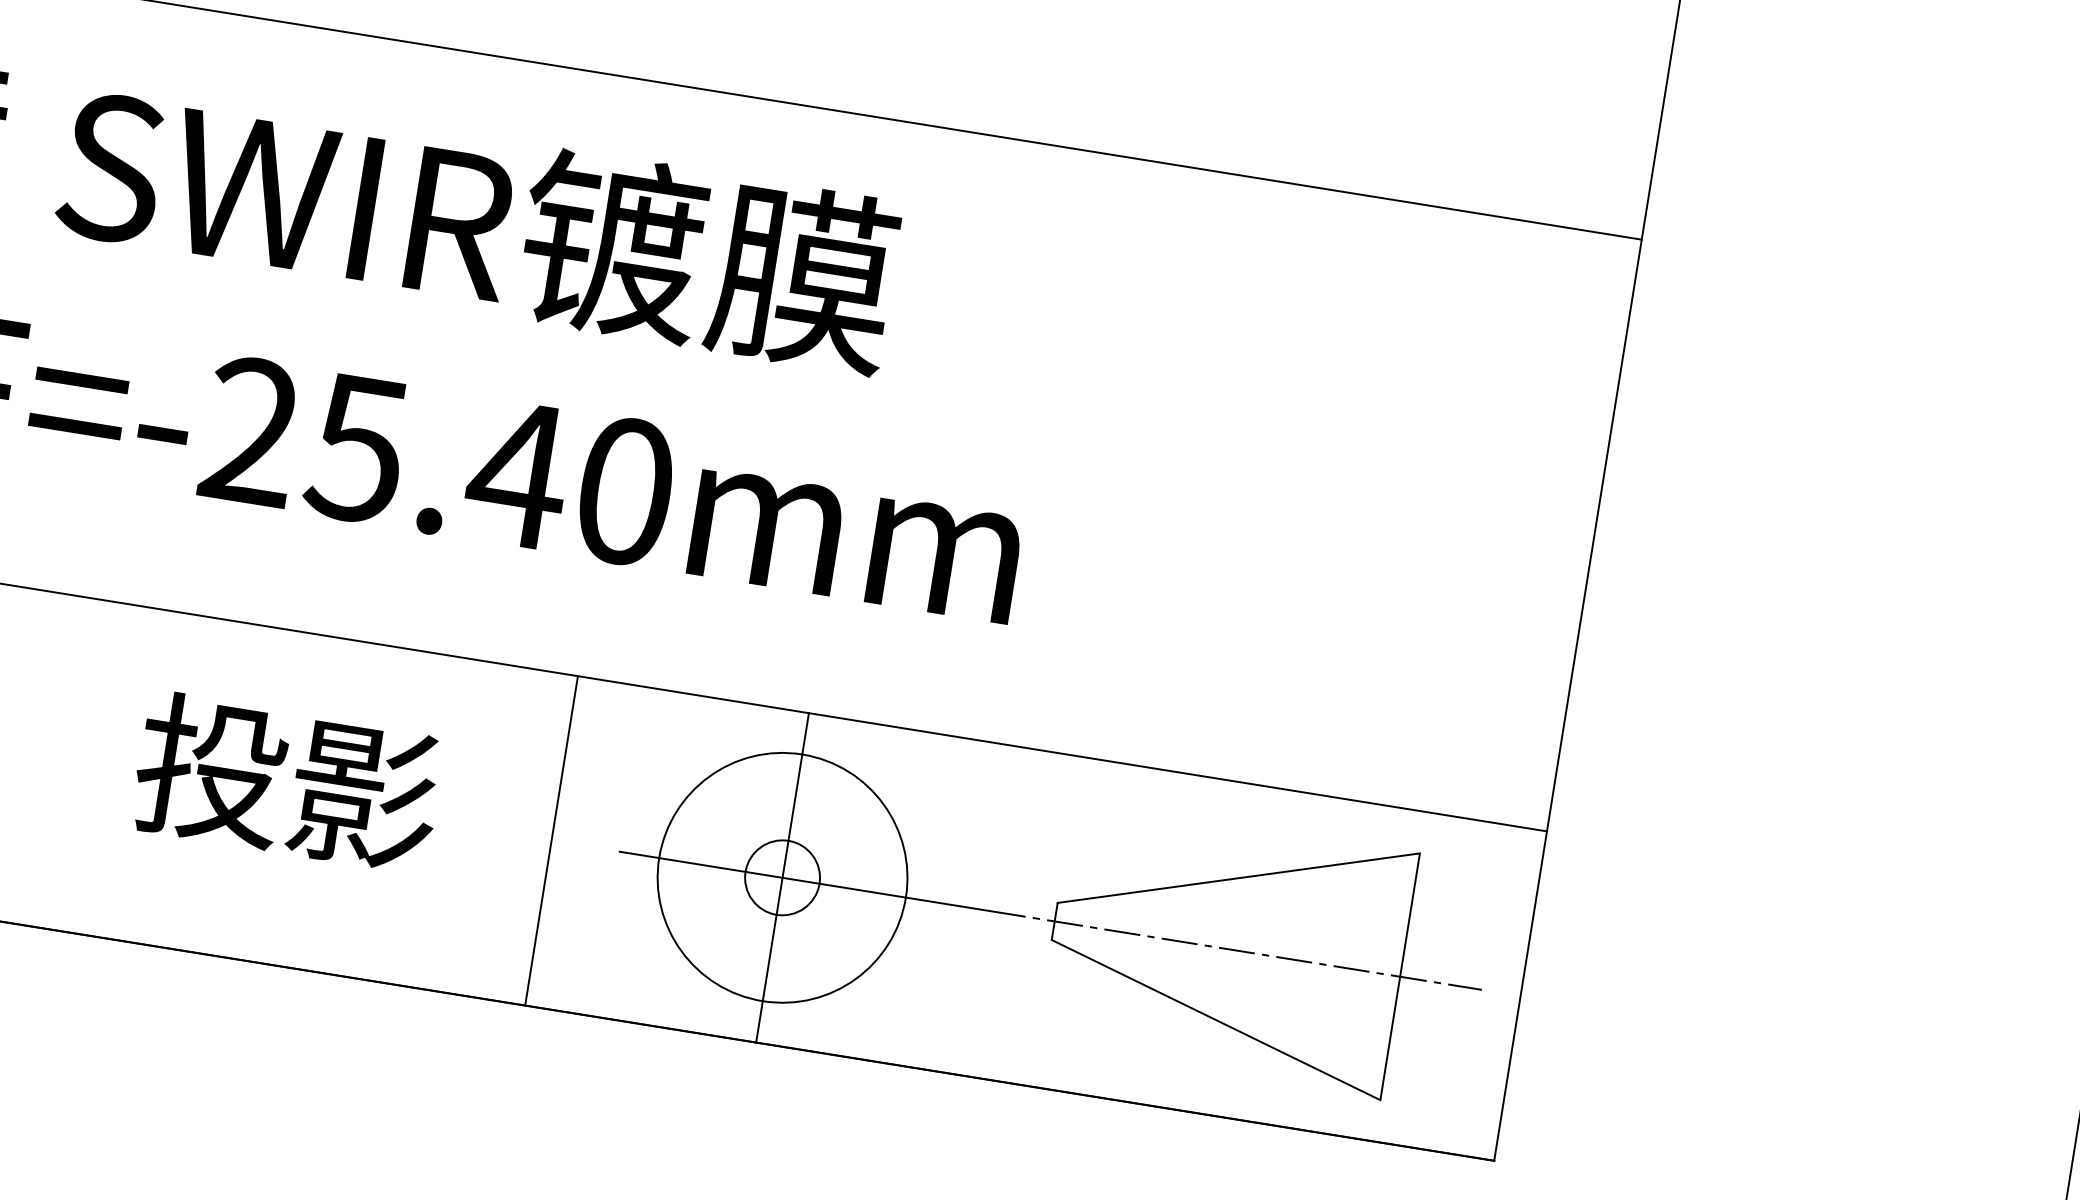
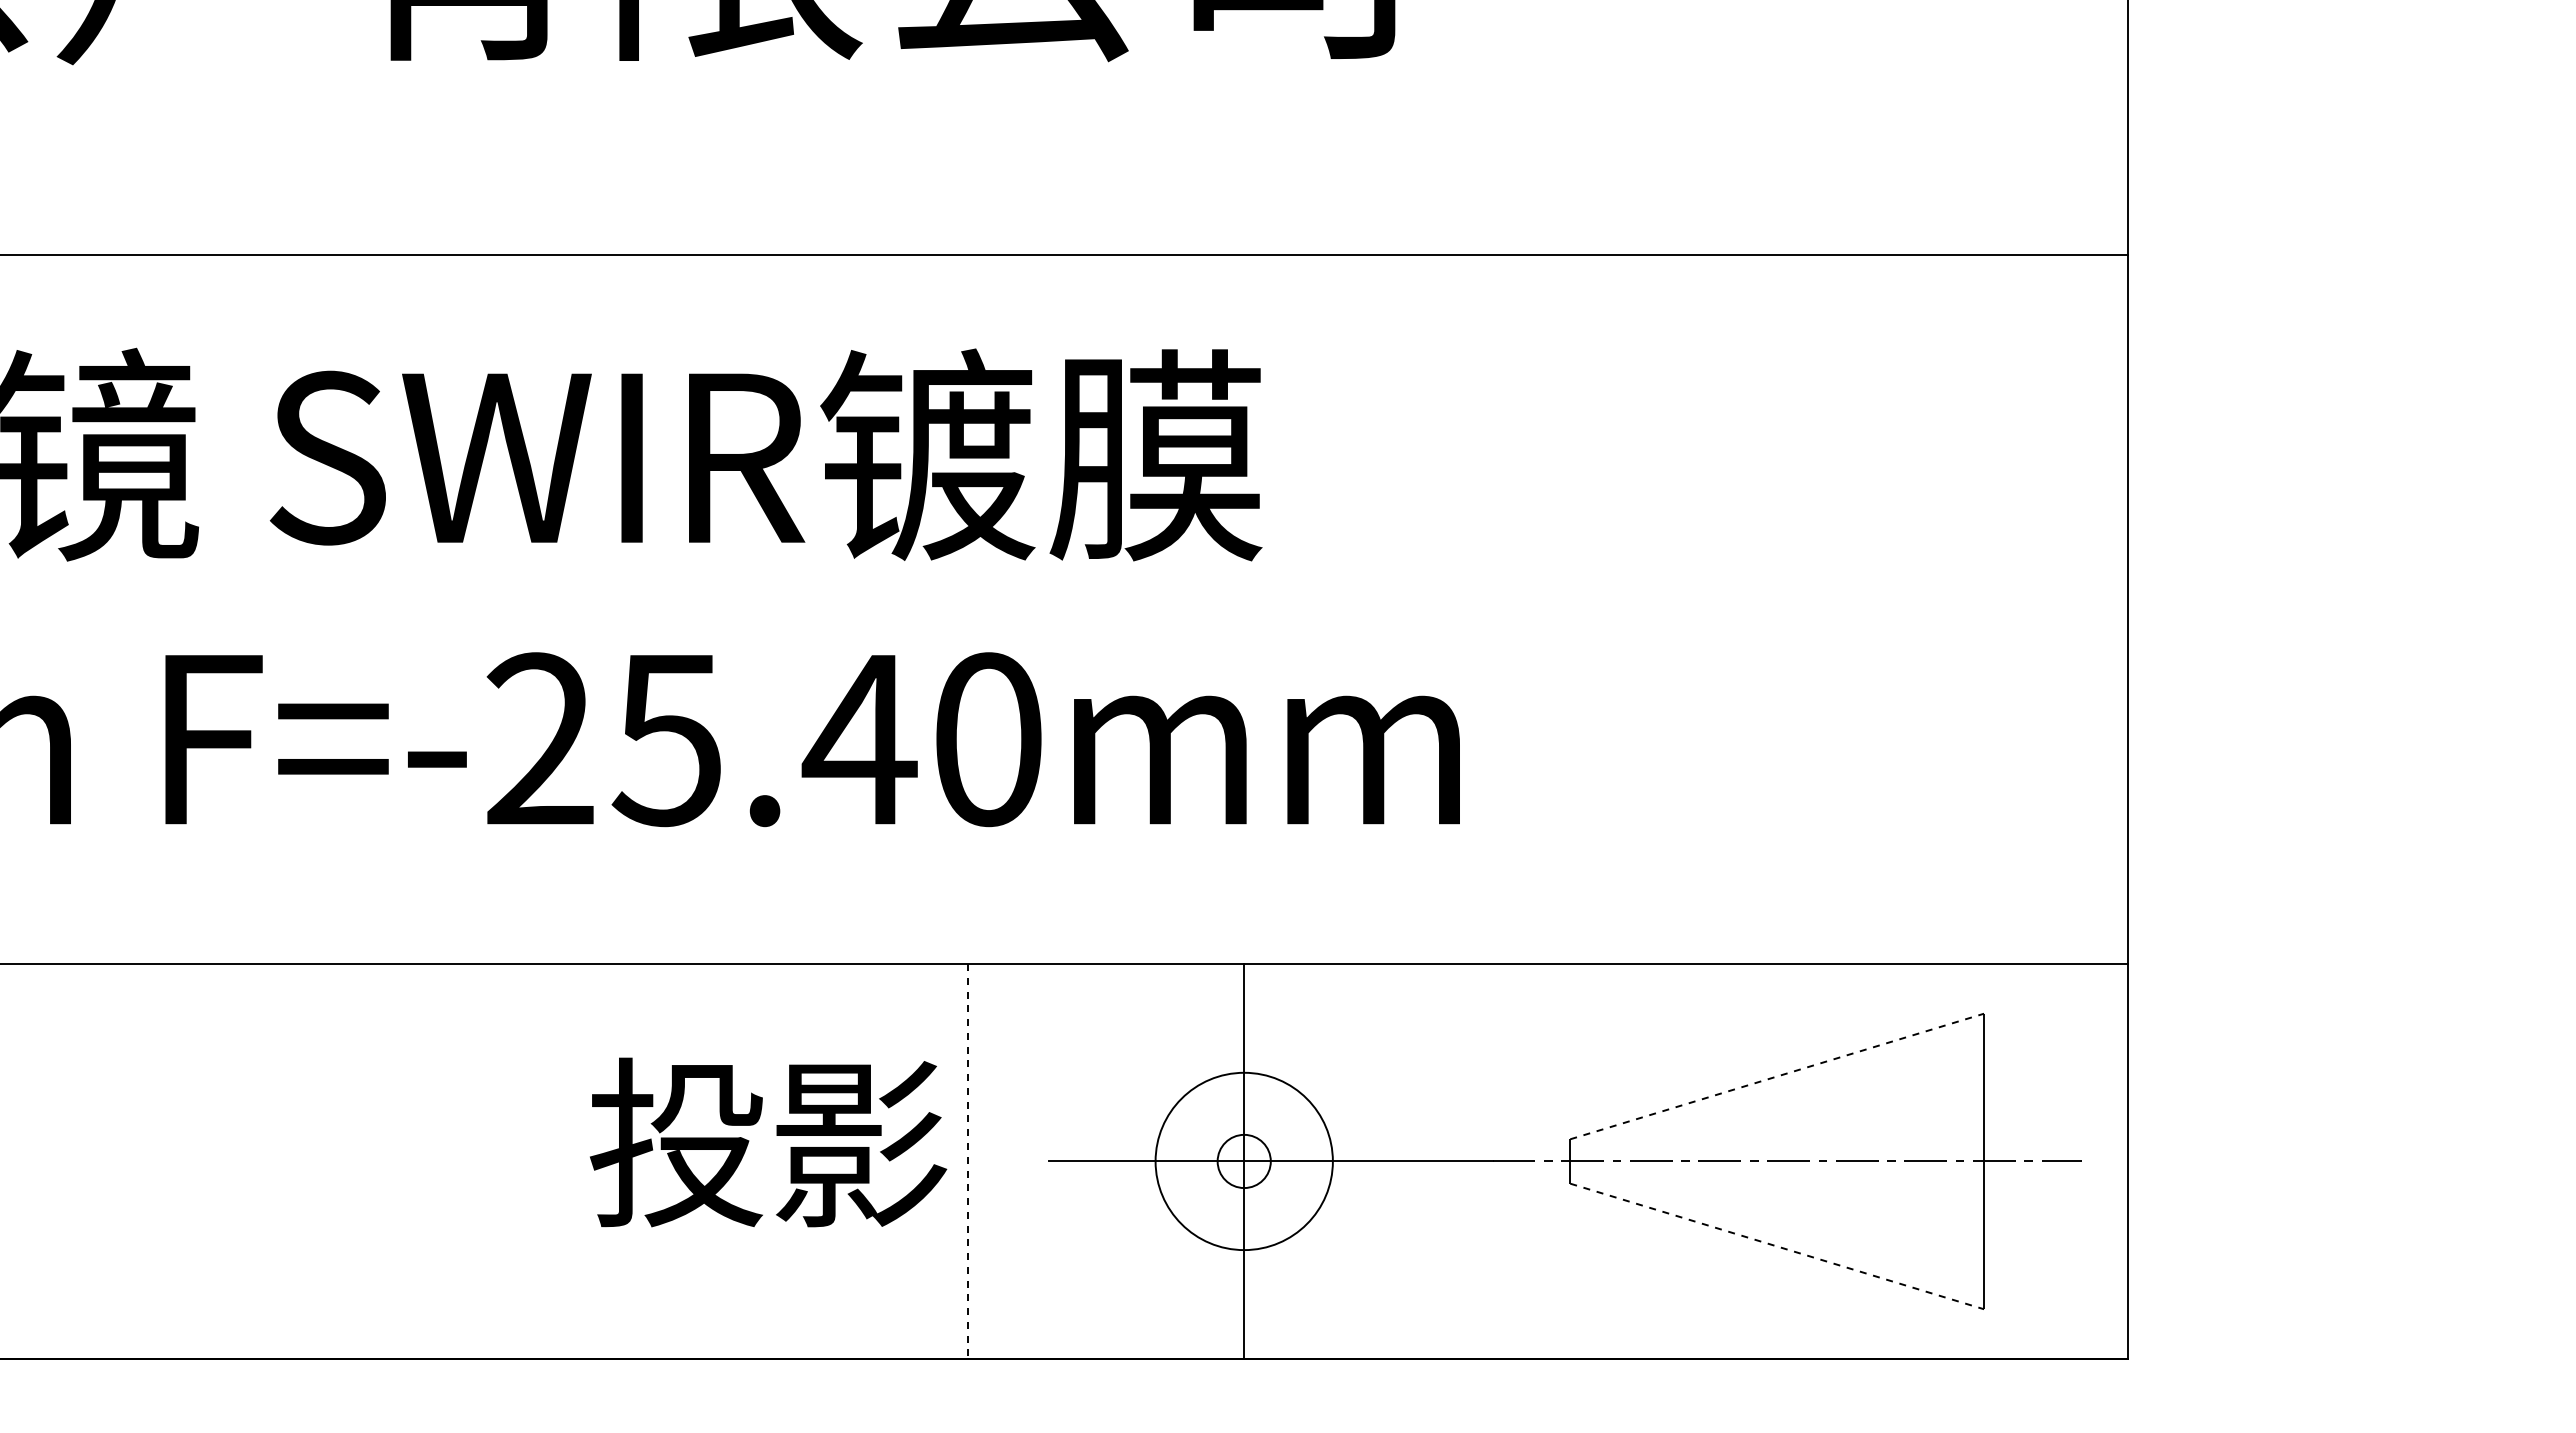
text: (287, 782) -> (768, 1142), moved
line: (551, 840) -> (967, 1161), solid -> dashed
circle: (781, 877) -> (1243, 1161), size x0.6
circle: (782, 877) -> (1244, 1161), size x0.6
line: (1239, 878) -> (1777, 1076), solid -> dashed
line: (1216, 1020) -> (1777, 1246), solid -> dashed

